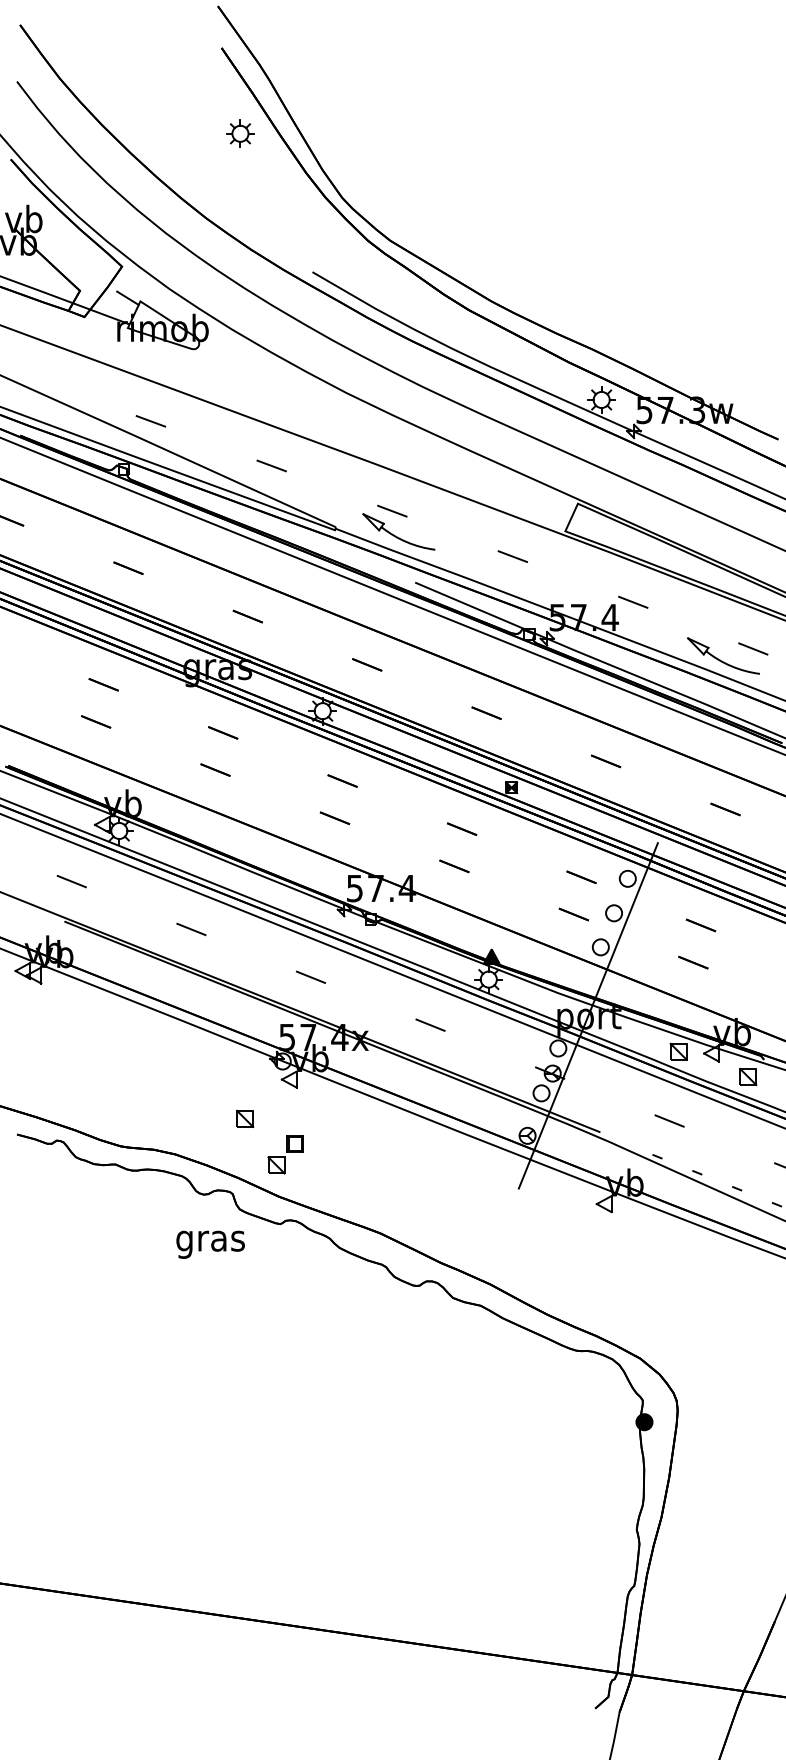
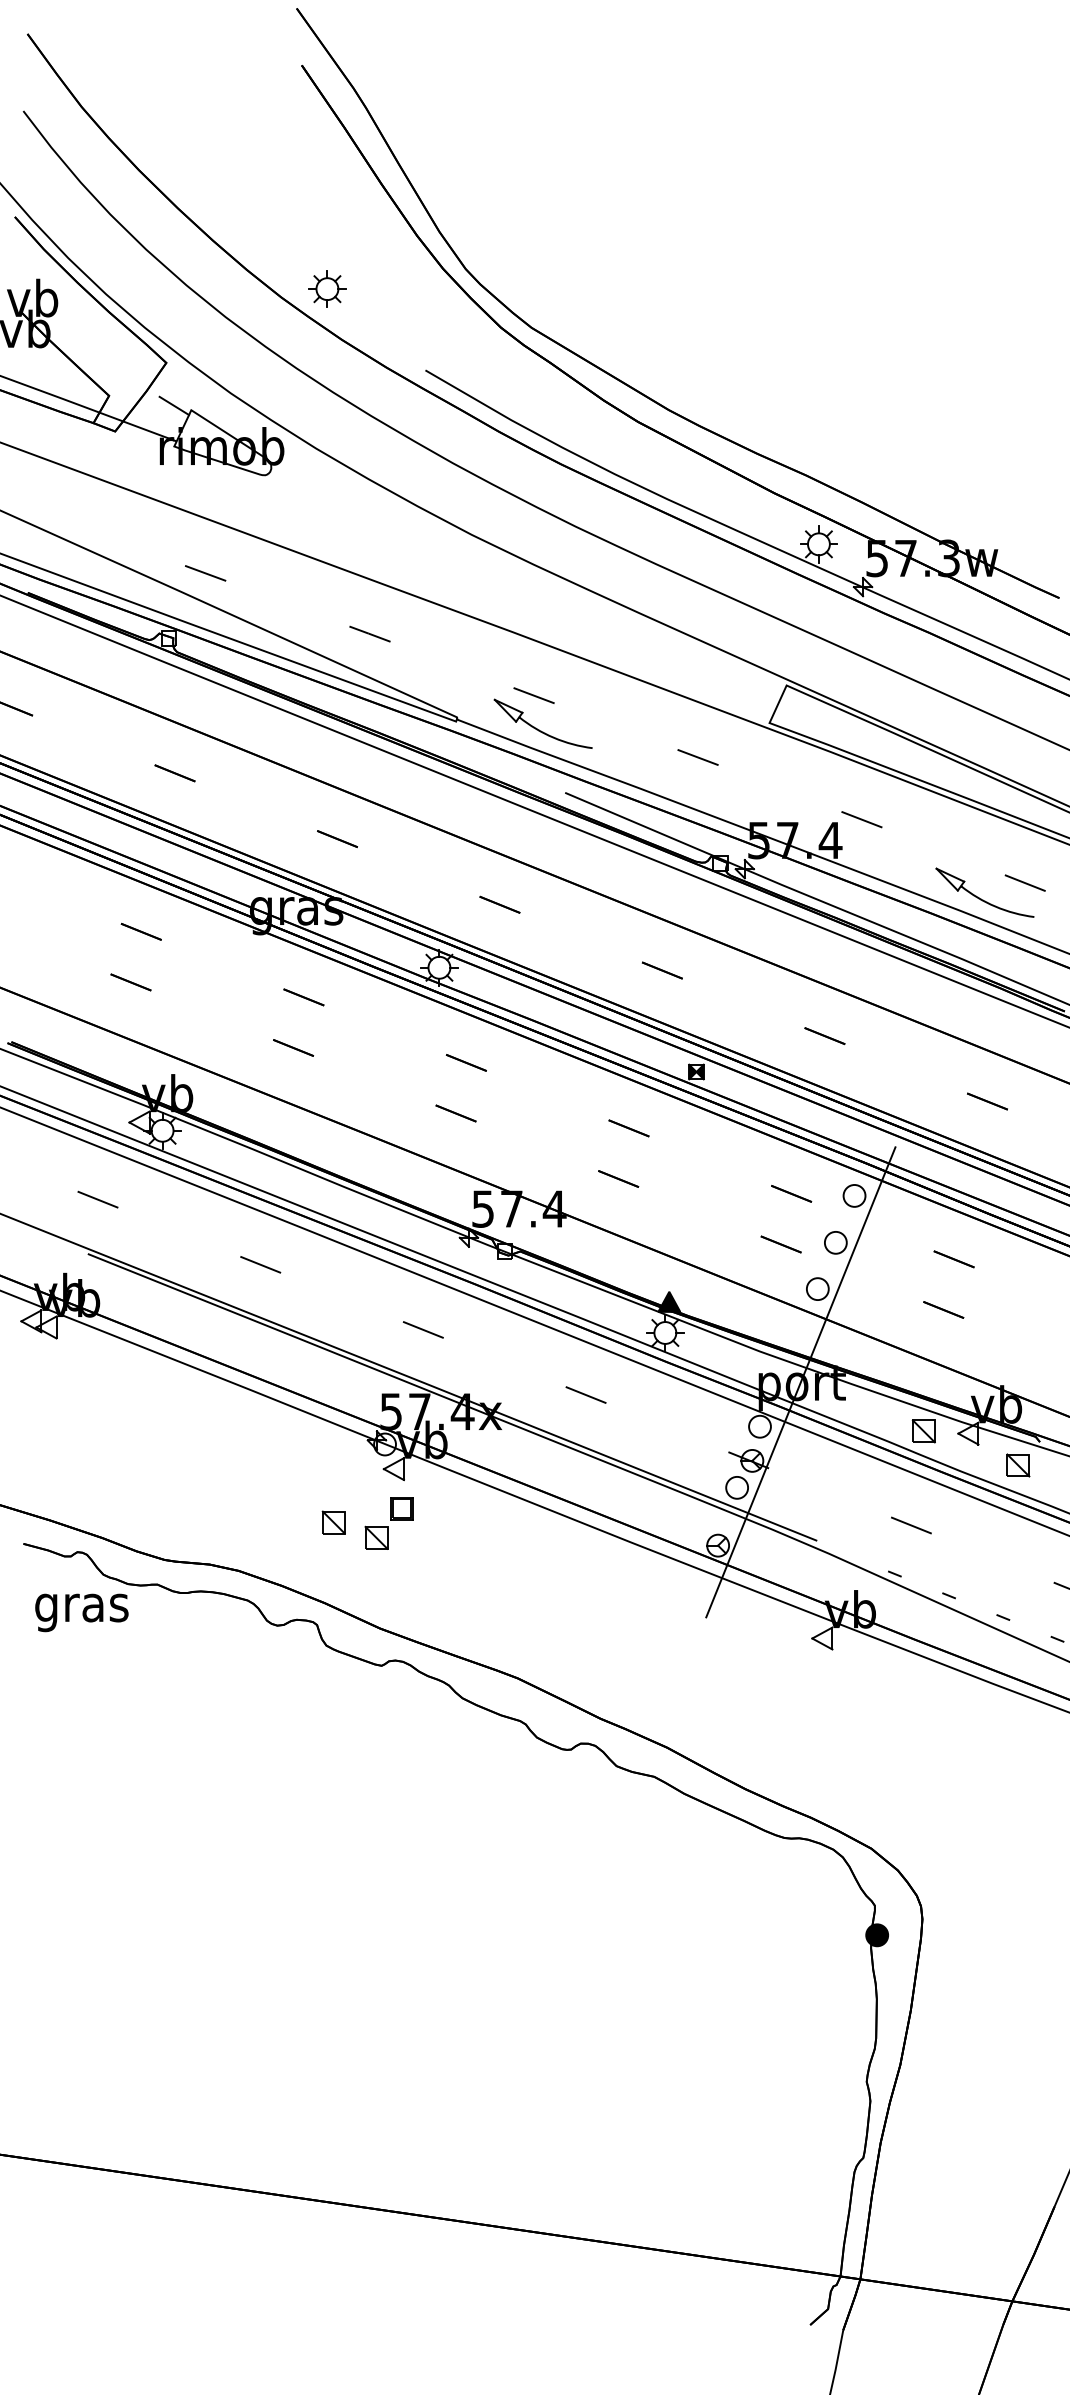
part: (240, 133) -> (327, 288), moved
part: (285, 1154) -> (388, 1523), moved
text: (210, 1244) -> (81, 1612), moved

